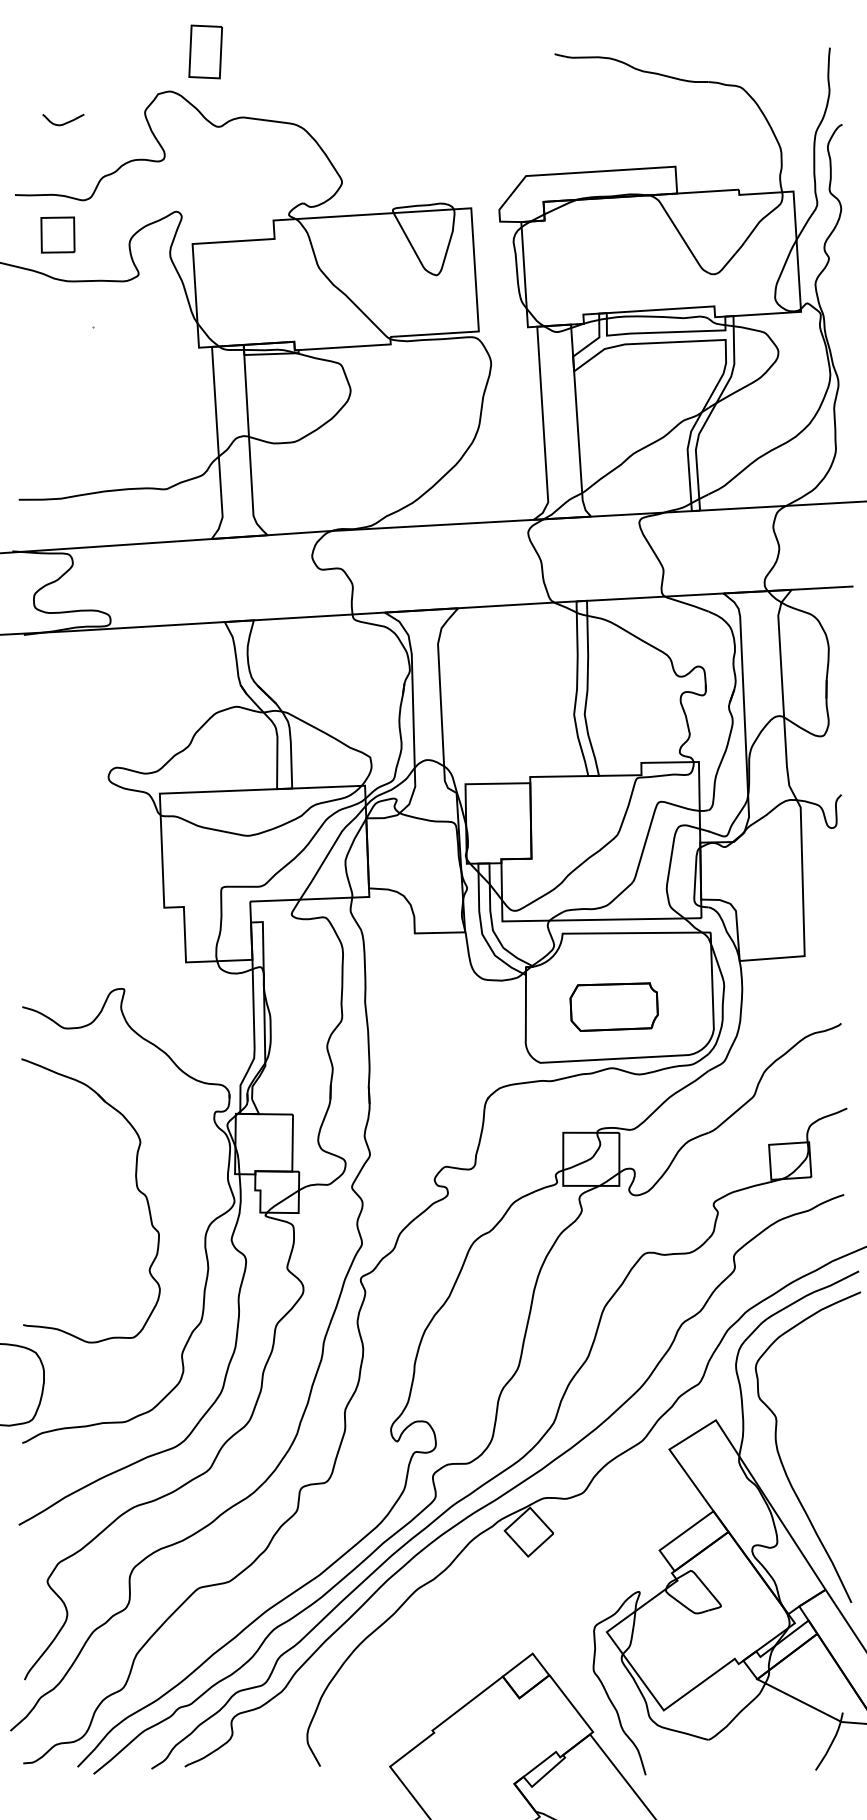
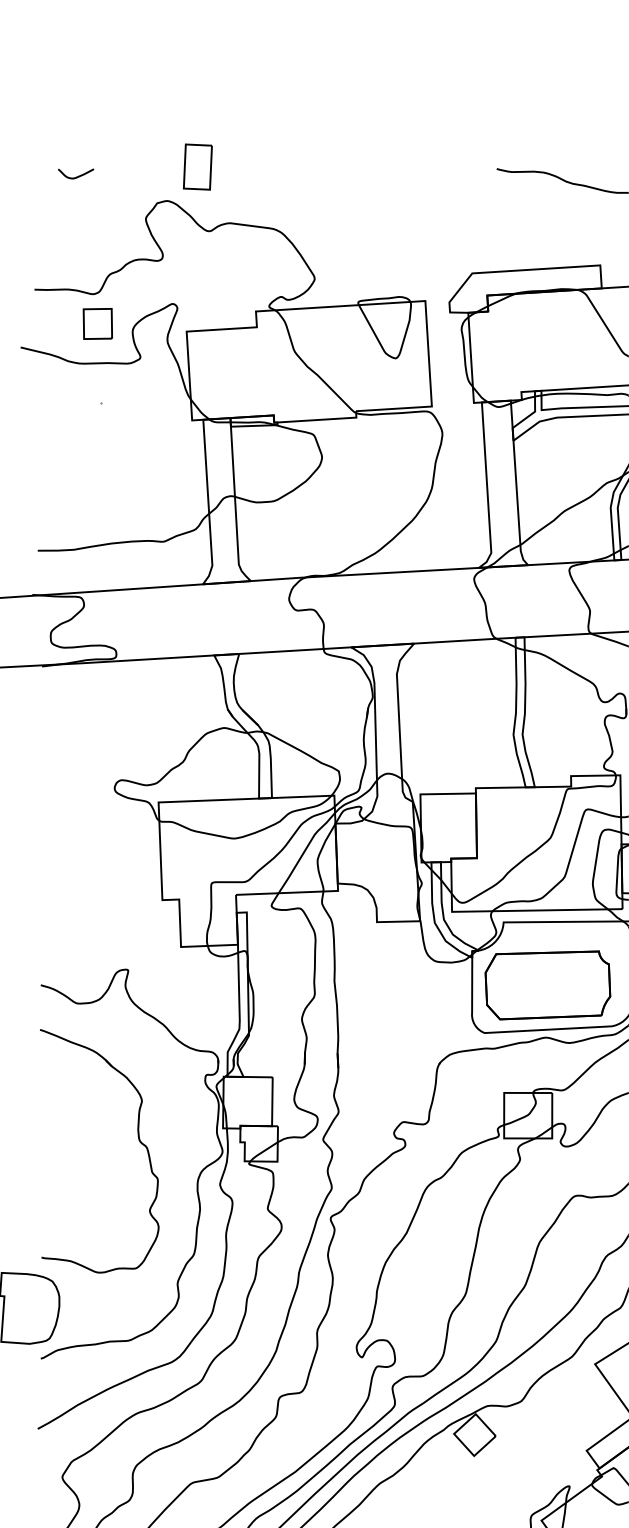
curve: (65, 122) -> (77, 176), moved
part: (57, 234) -> (97, 323), moved
part: (613, 1006) -> (547, 984), size x1.67

